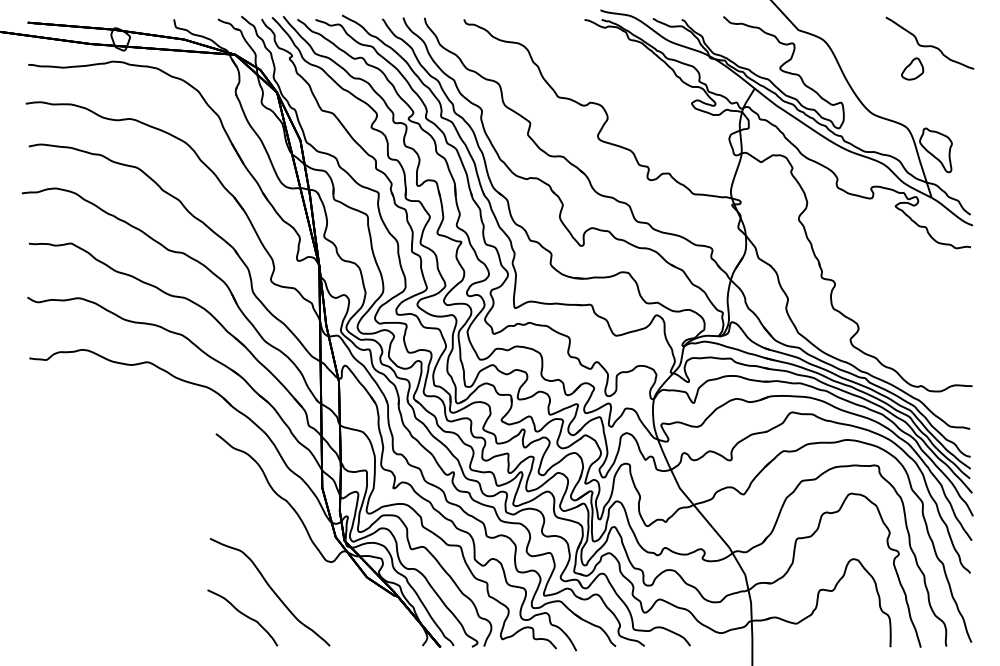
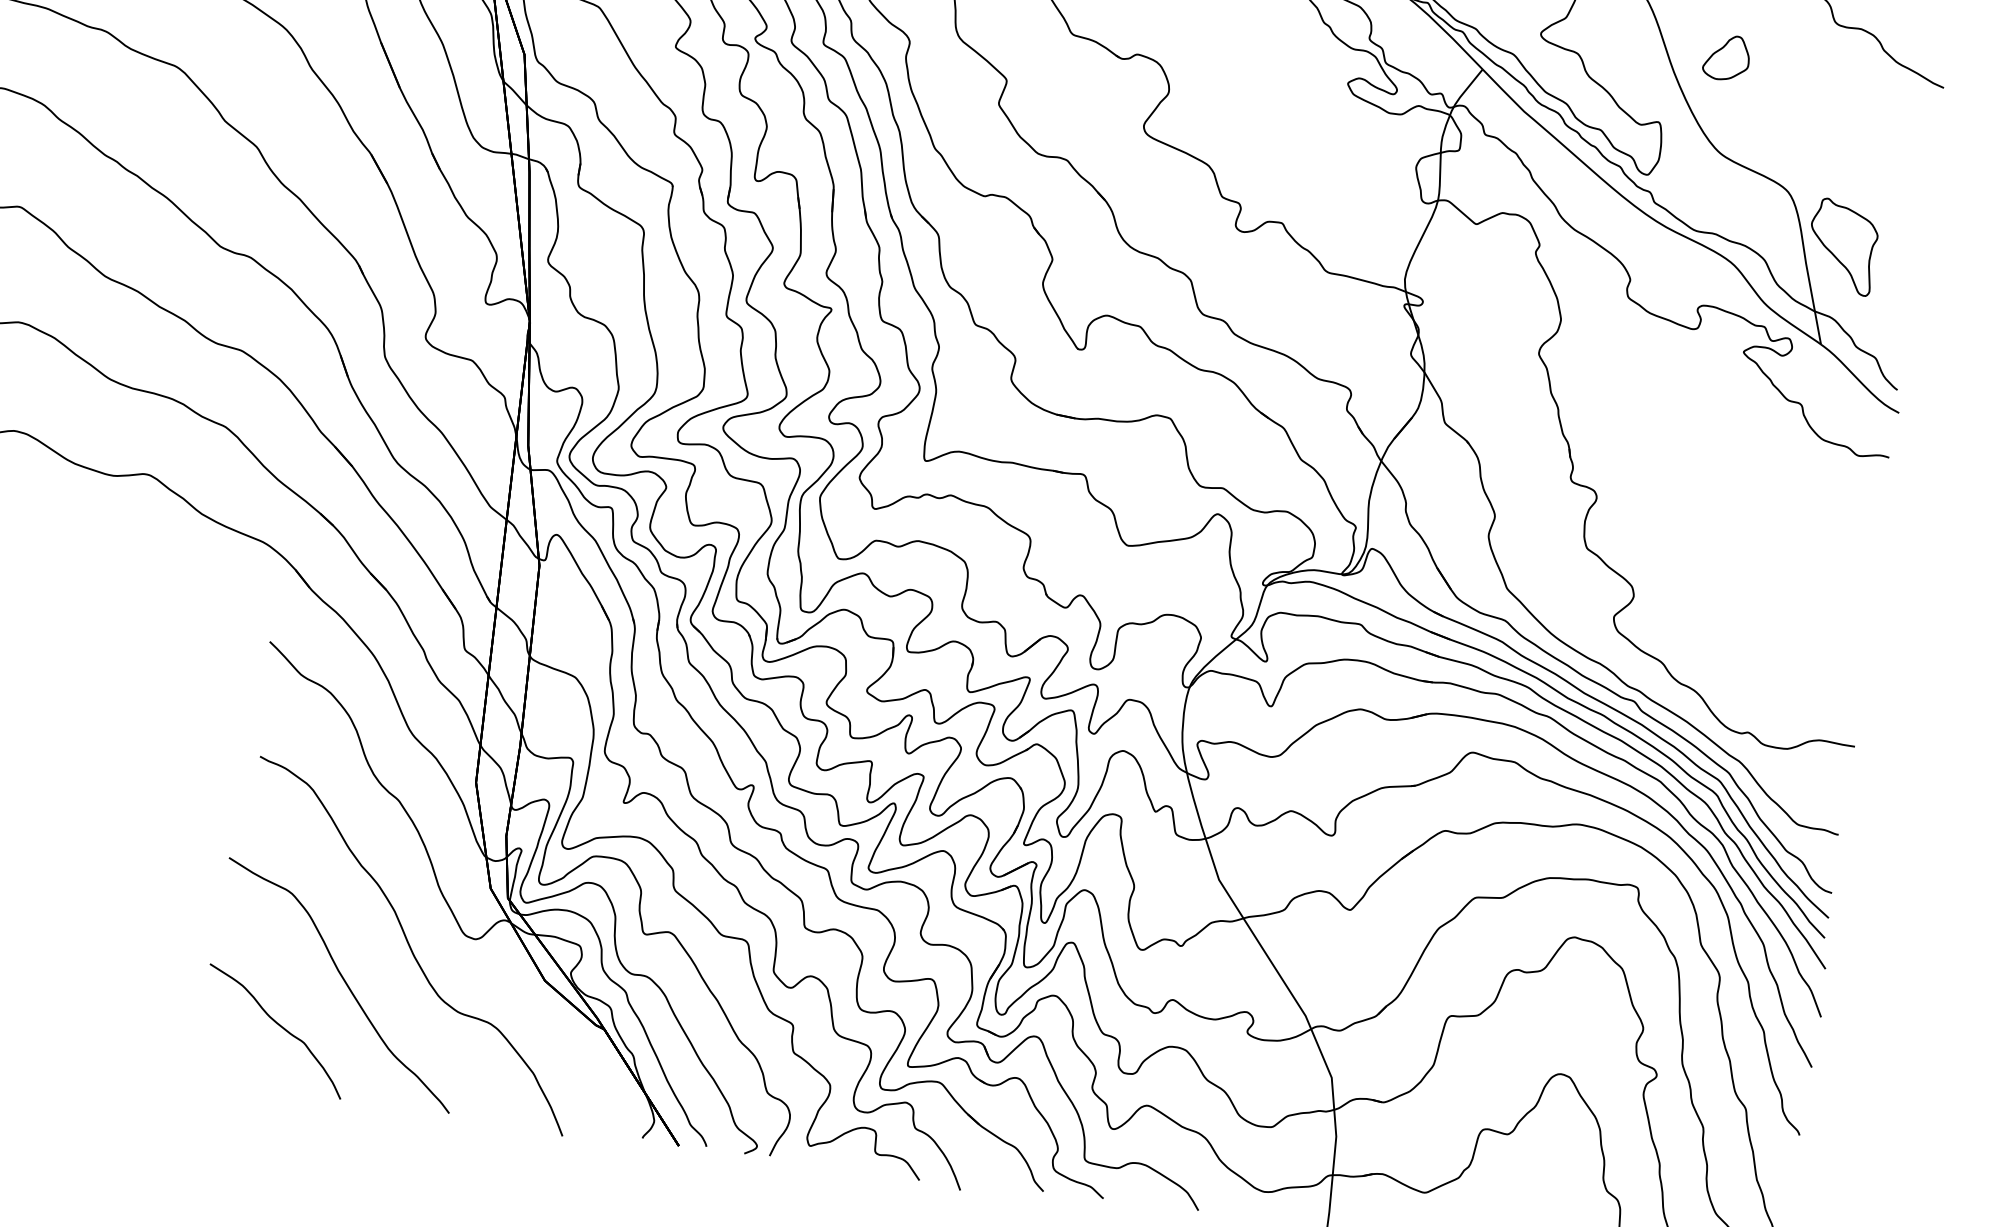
part: (912, 68) -> (1726, 56), moved
curve: (301, 569) -> (410, 946), added

